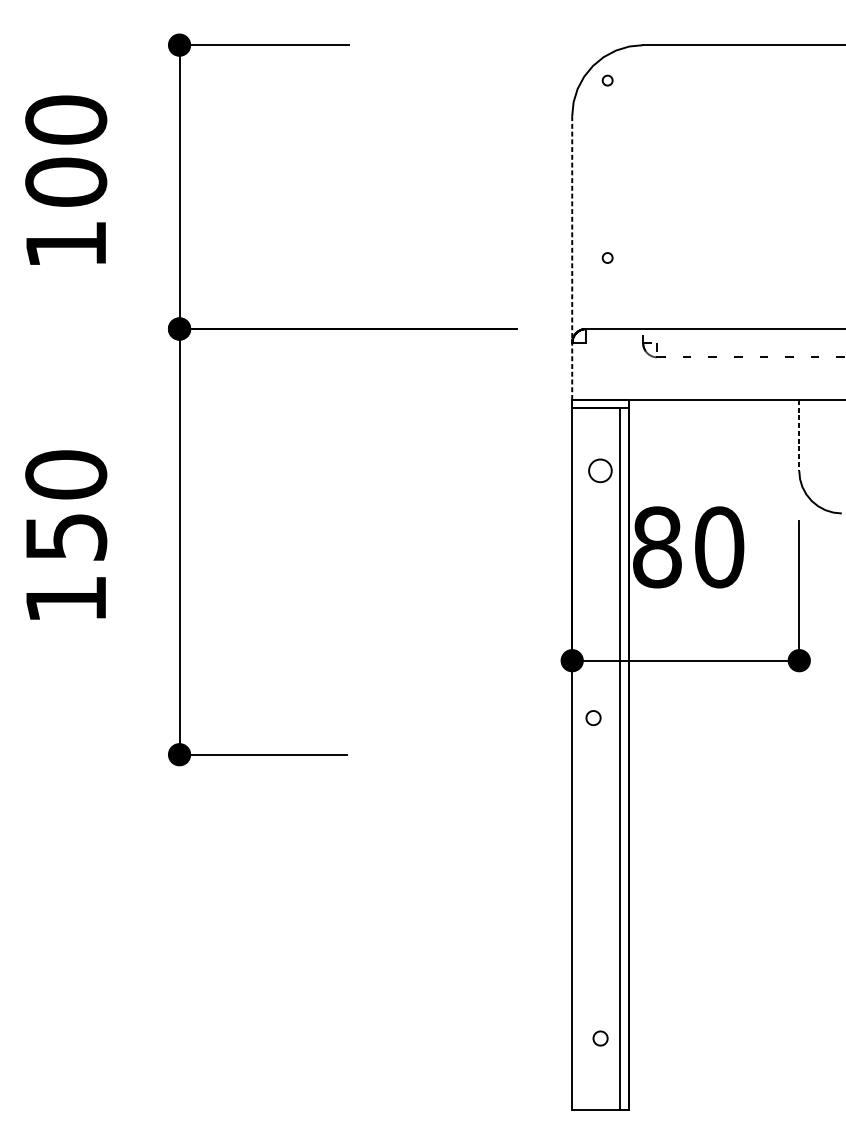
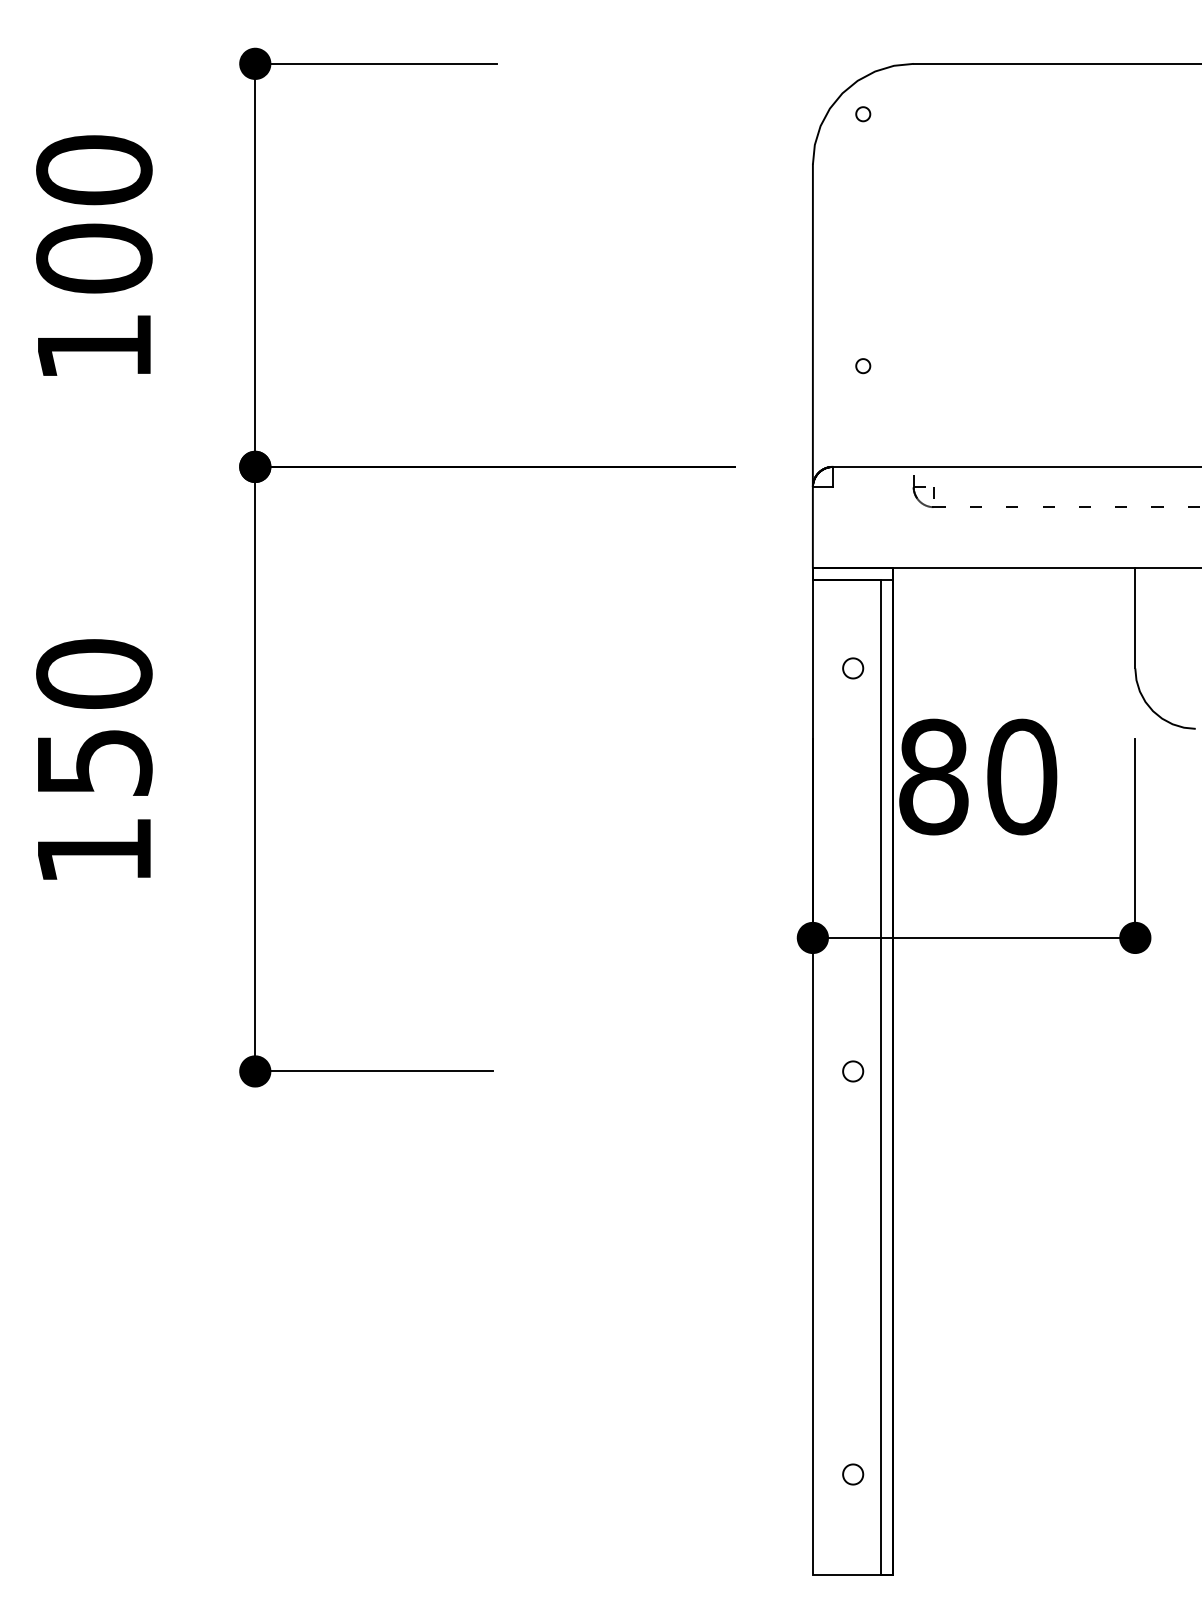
line: (571, 258) -> (812, 366), dashed -> solid
line: (799, 435) -> (1135, 618), dashed -> solid
part: (600, 470) -> (853, 668), size x0.62
part: (593, 718) -> (853, 1071), moved

